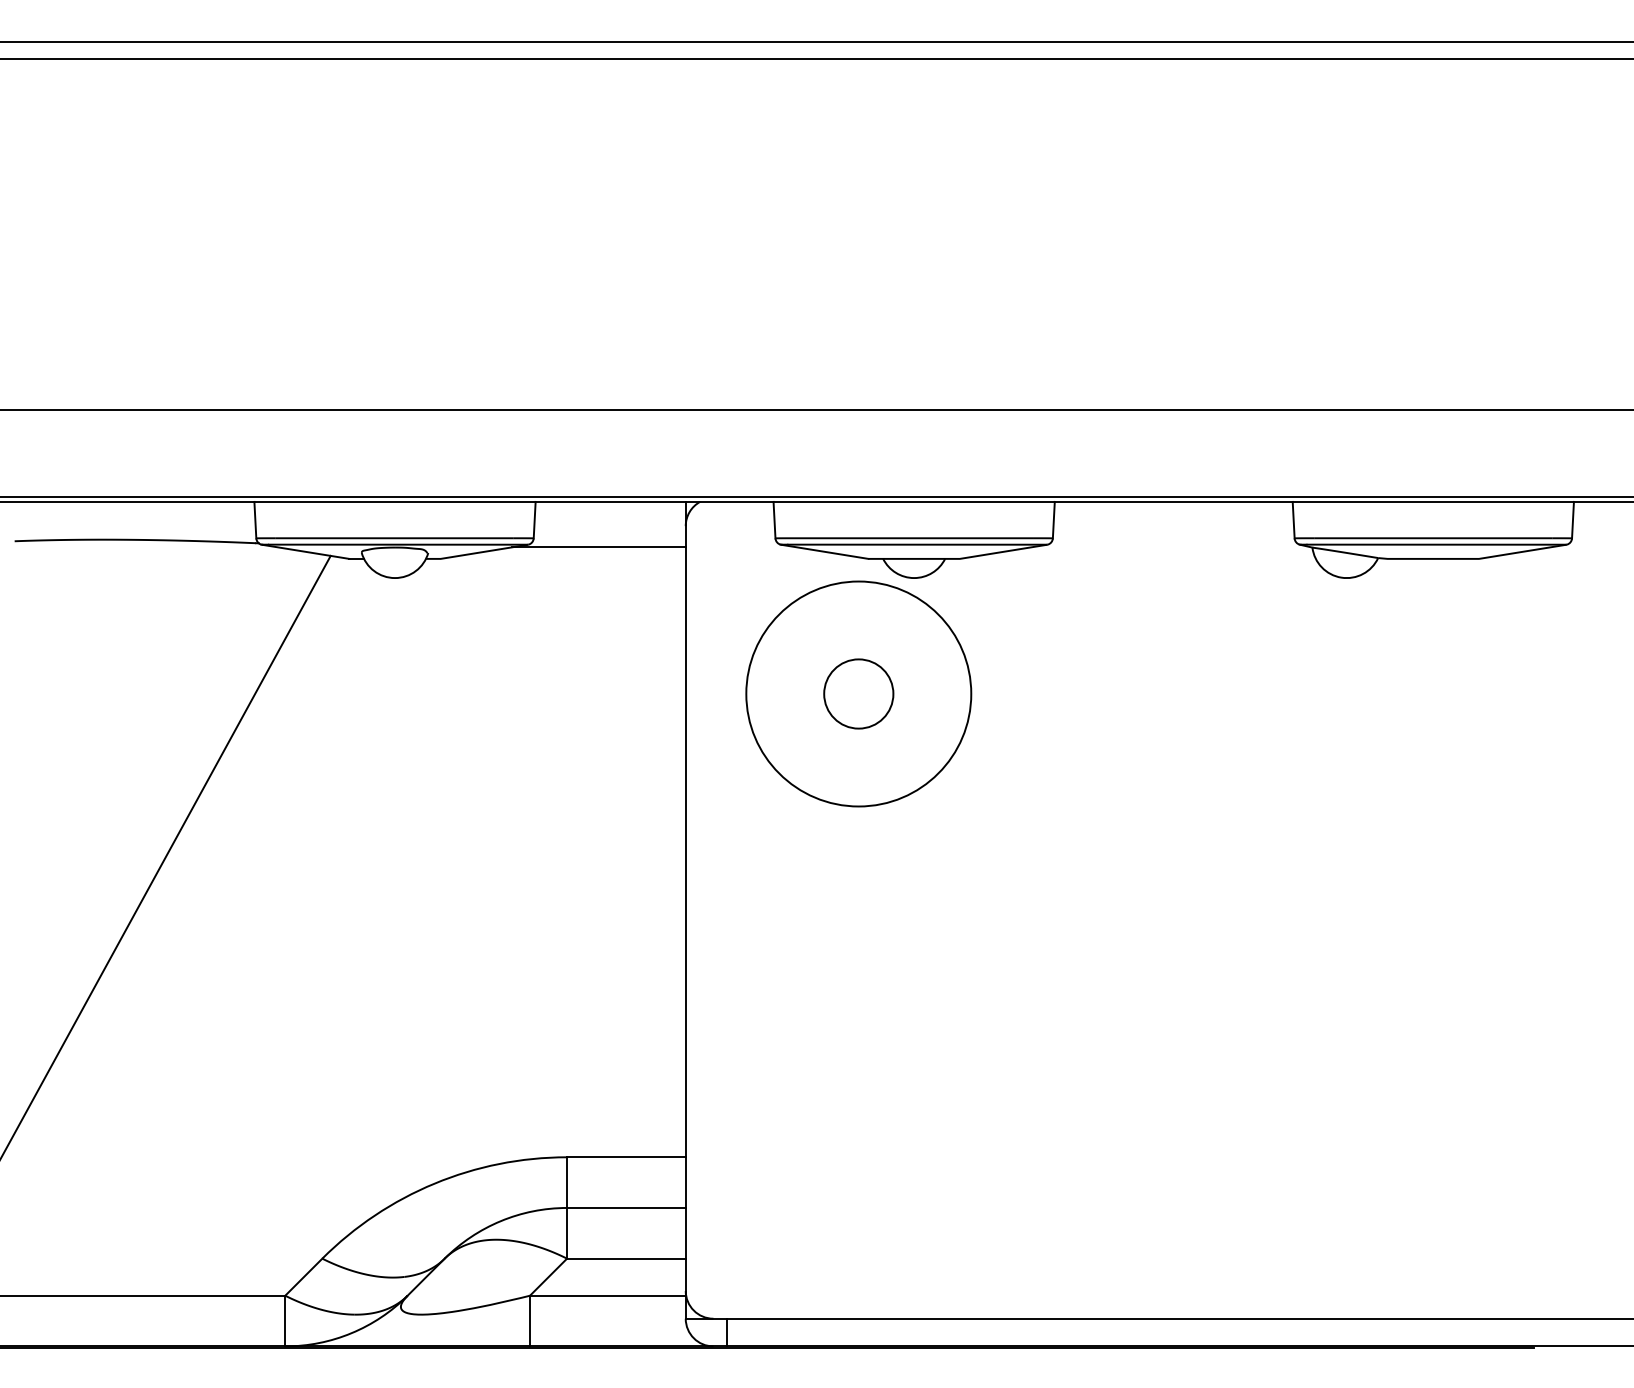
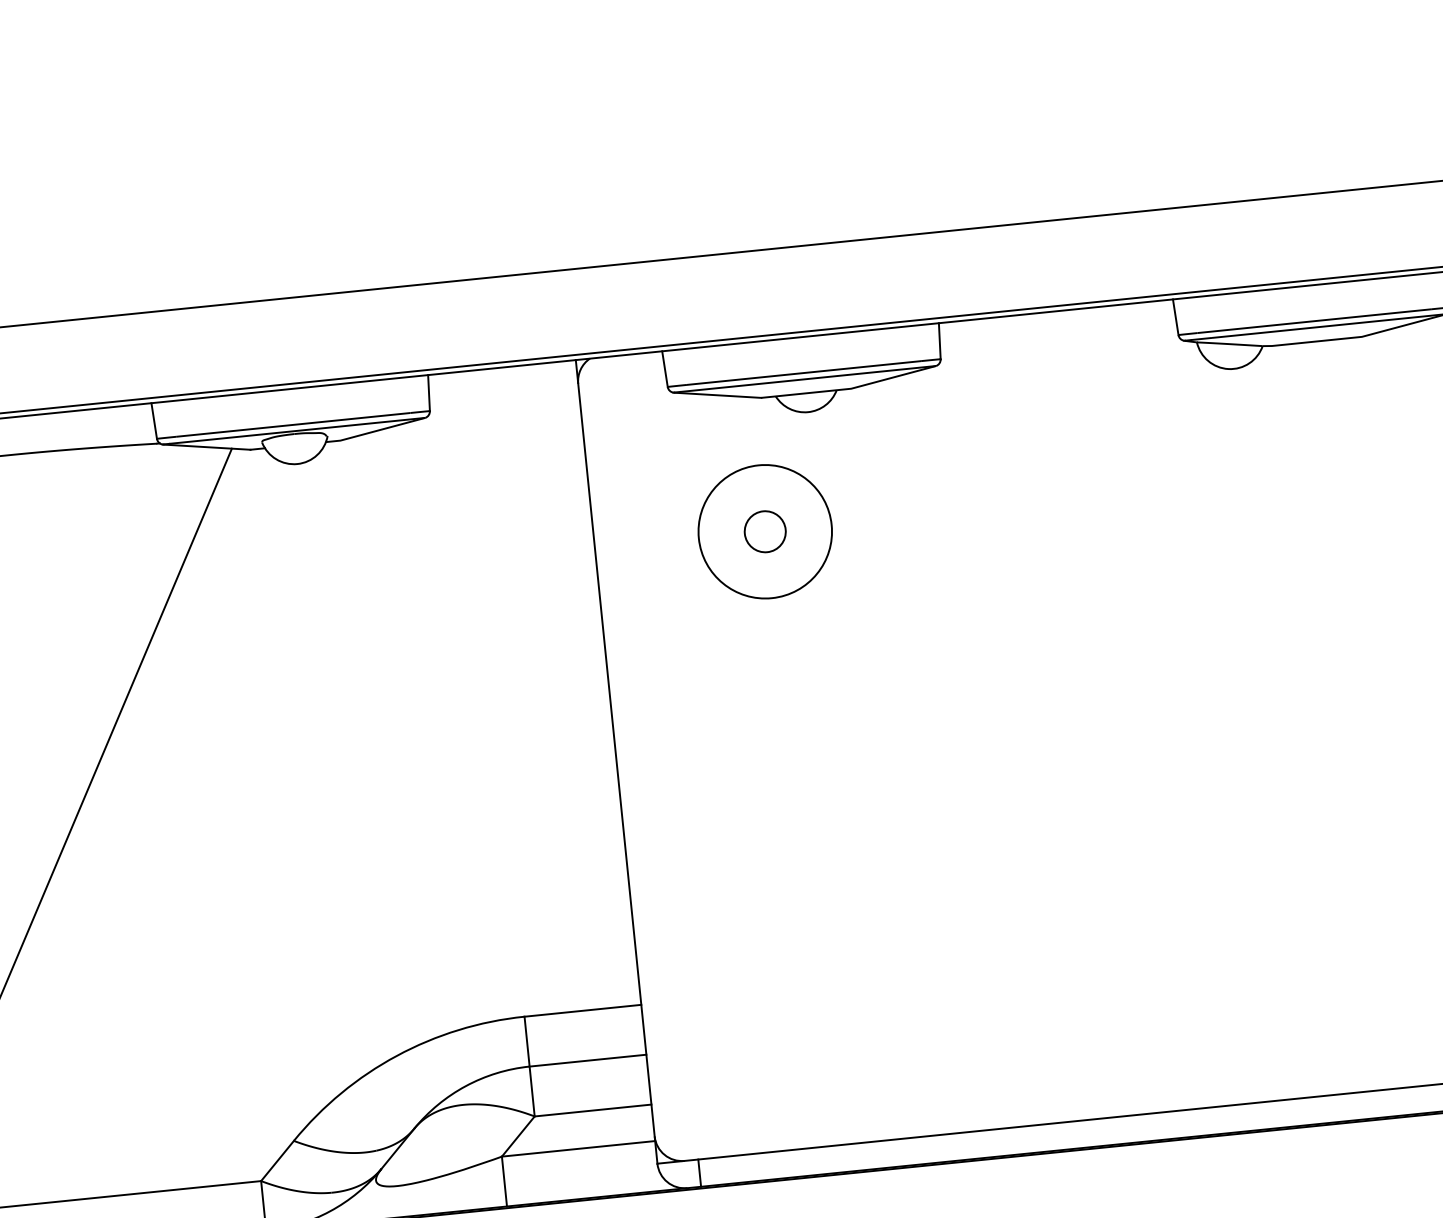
line: (598, 547) -> (494, 413), removed
circle: (858, 693) -> (764, 531), size x0.6
circle: (858, 693) -> (764, 531), size x0.6

